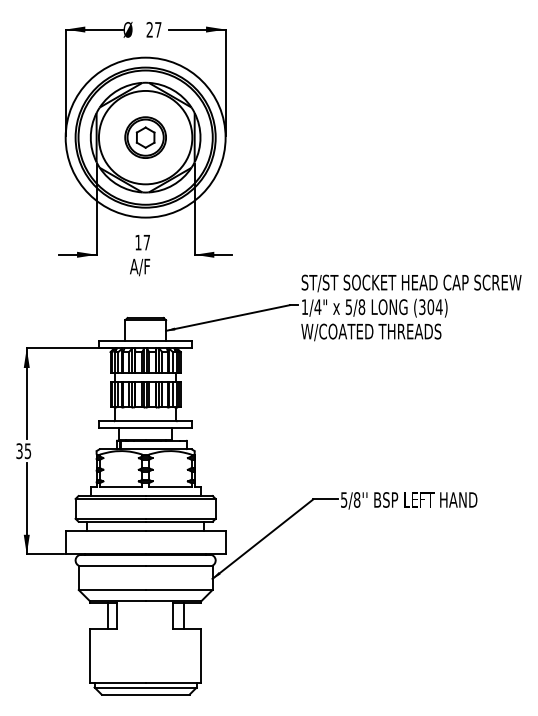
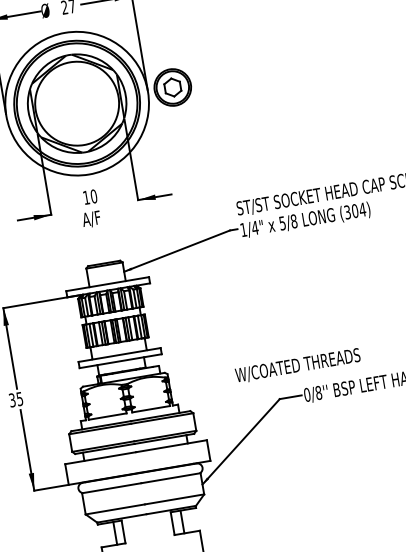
part: (145, 137) -> (172, 87), moved
text: (146, 242) -> (93, 196), 17 -> 10
text: (371, 332) -> (298, 365), moved
text: (343, 499) -> (306, 394), 5/8'' -> 0/8''

